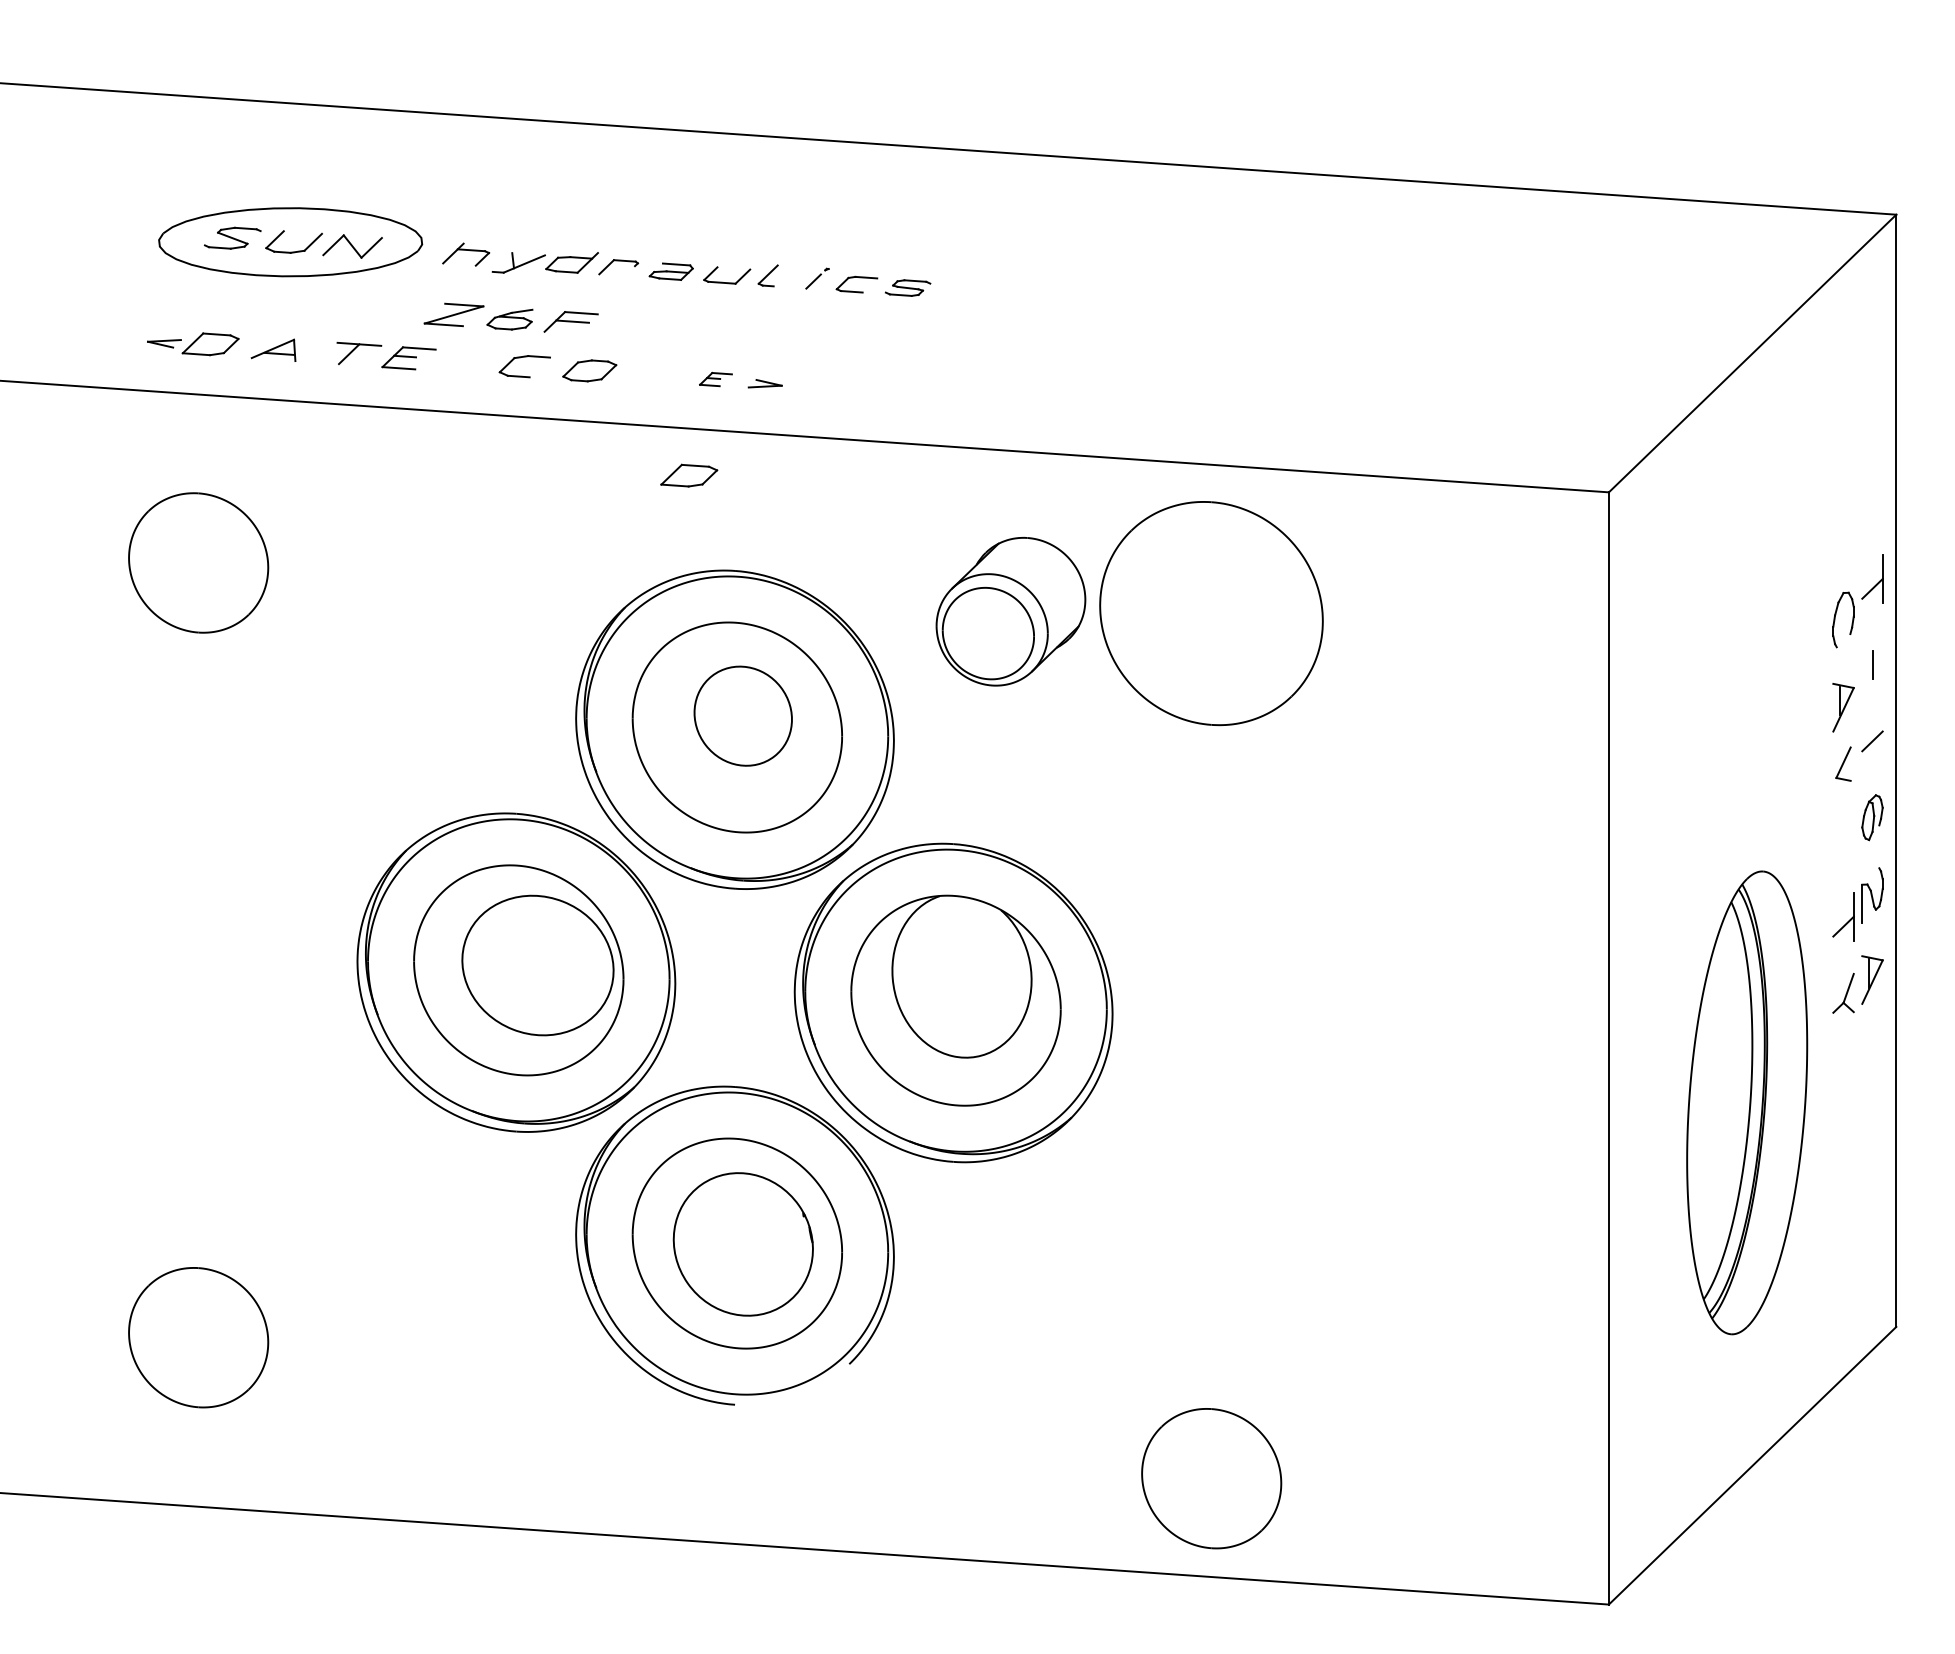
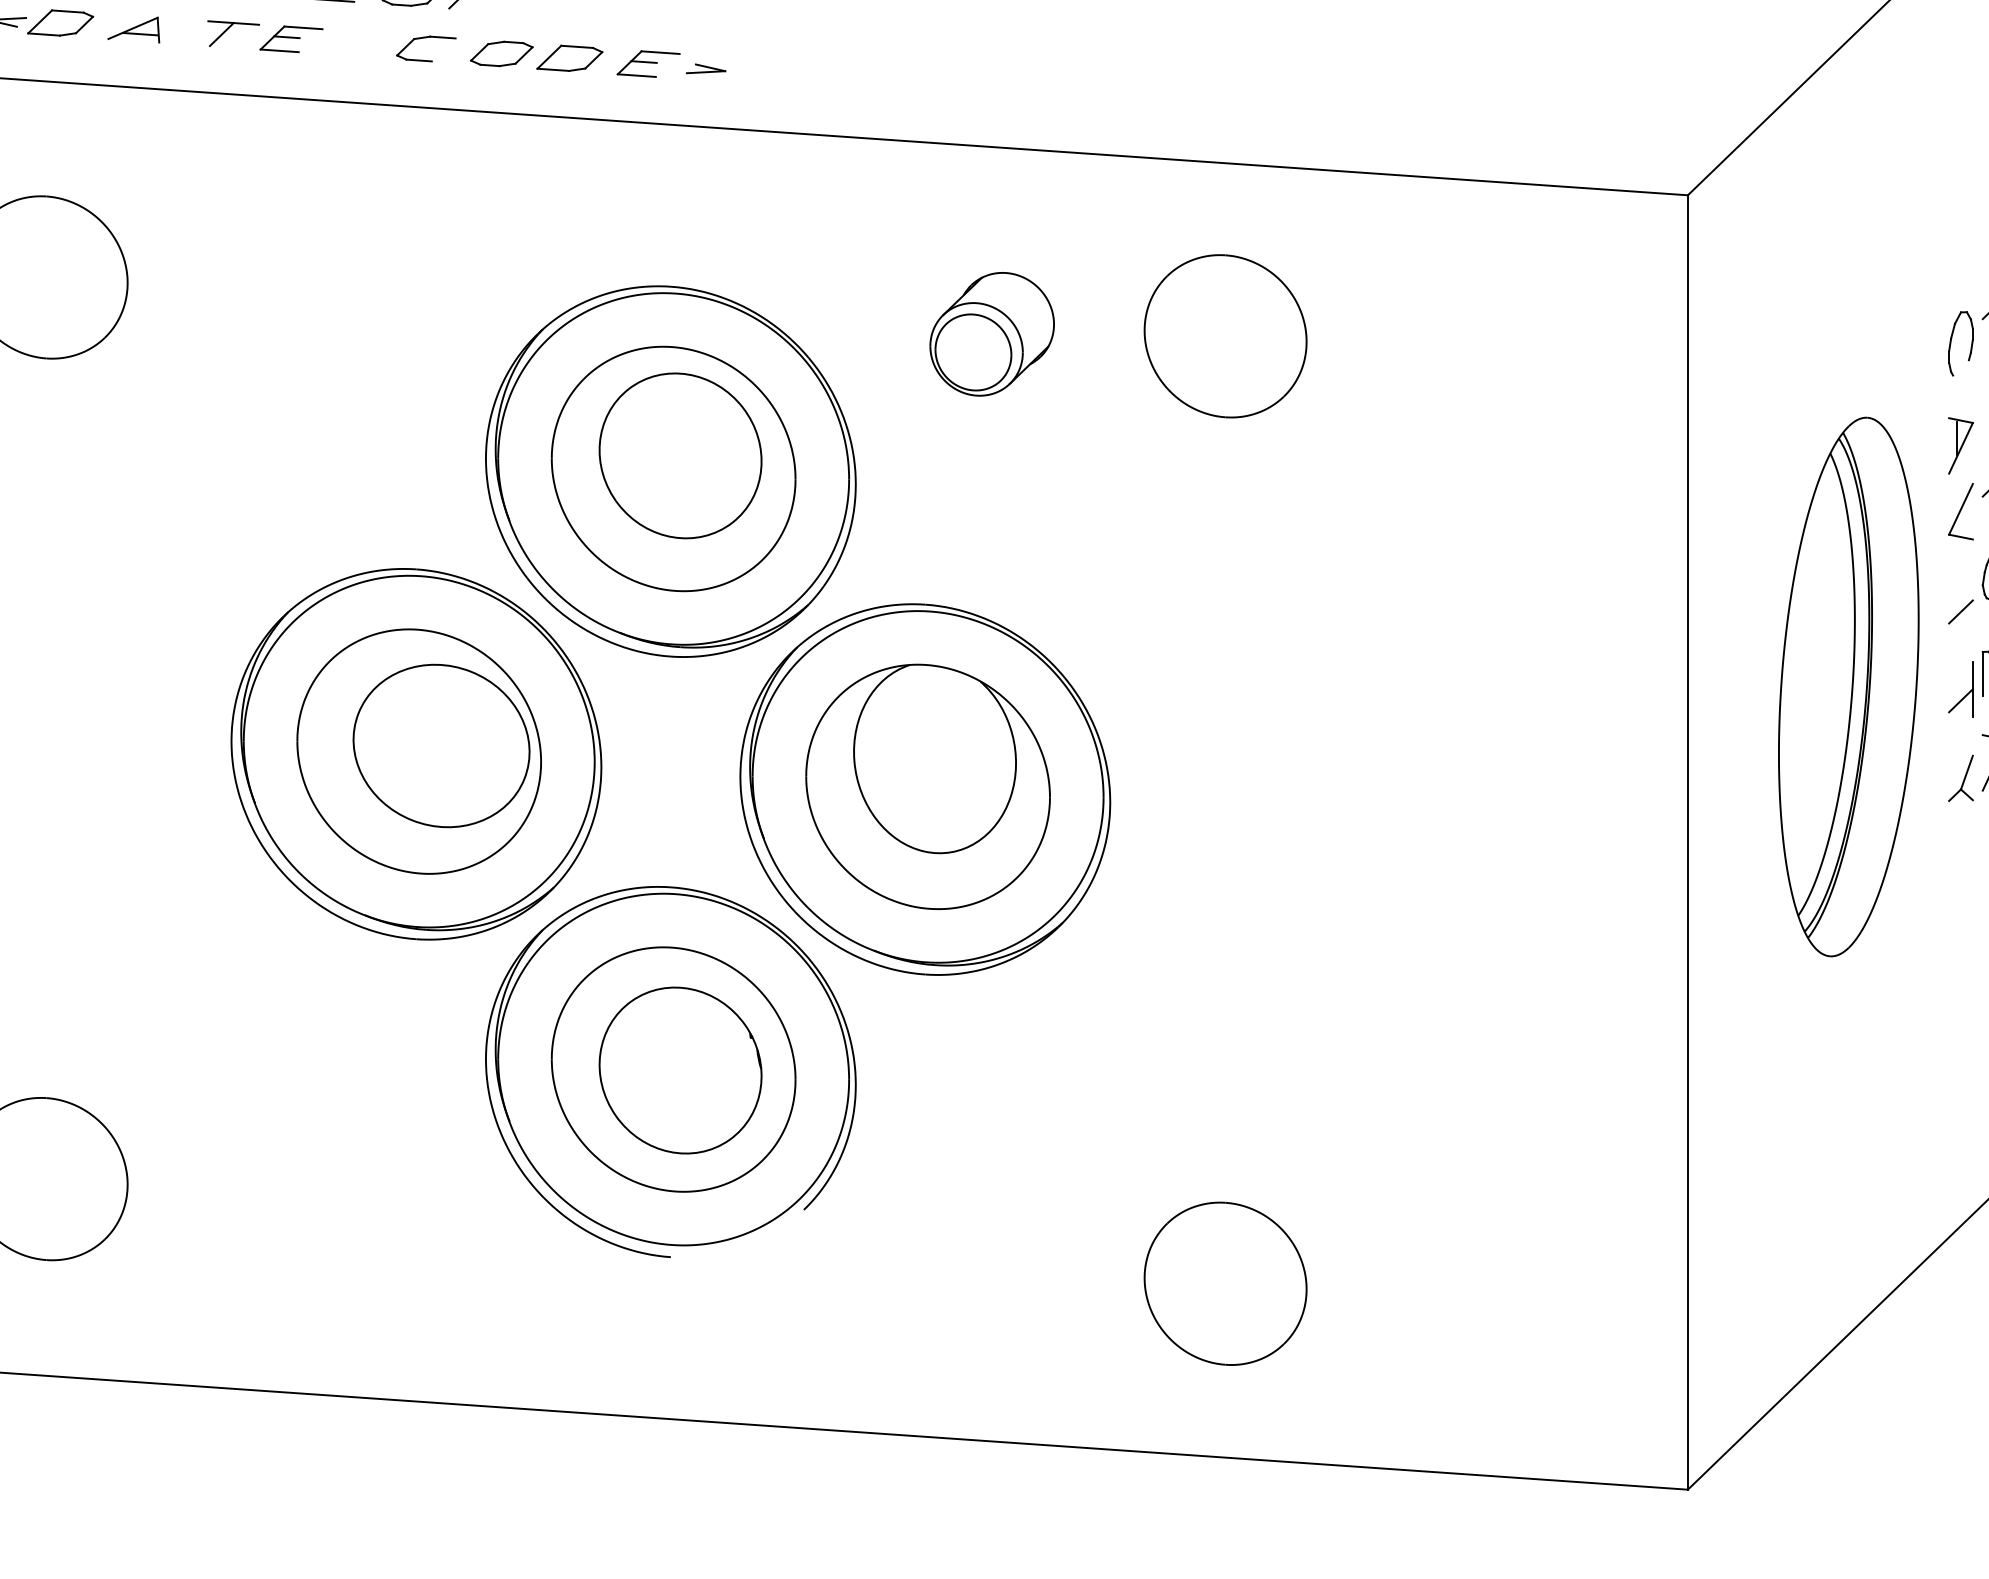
part: (715, 379) -> (648, 63), size x1.67
part: (689, 475) -> (570, 58), moved
part: (1011, 611) -> (992, 333), size x0.71
part: (1211, 613) -> (1225, 336), size x0.62
part: (742, 715) -> (679, 454), size x1.43
part: (1843, 763) -> (1960, 510), size x1.43
line: (1843, 850) -> (1960, 612), added
part: (1747, 1102) -> (1849, 686), moved
part: (1211, 1478) -> (1225, 1283), moved

